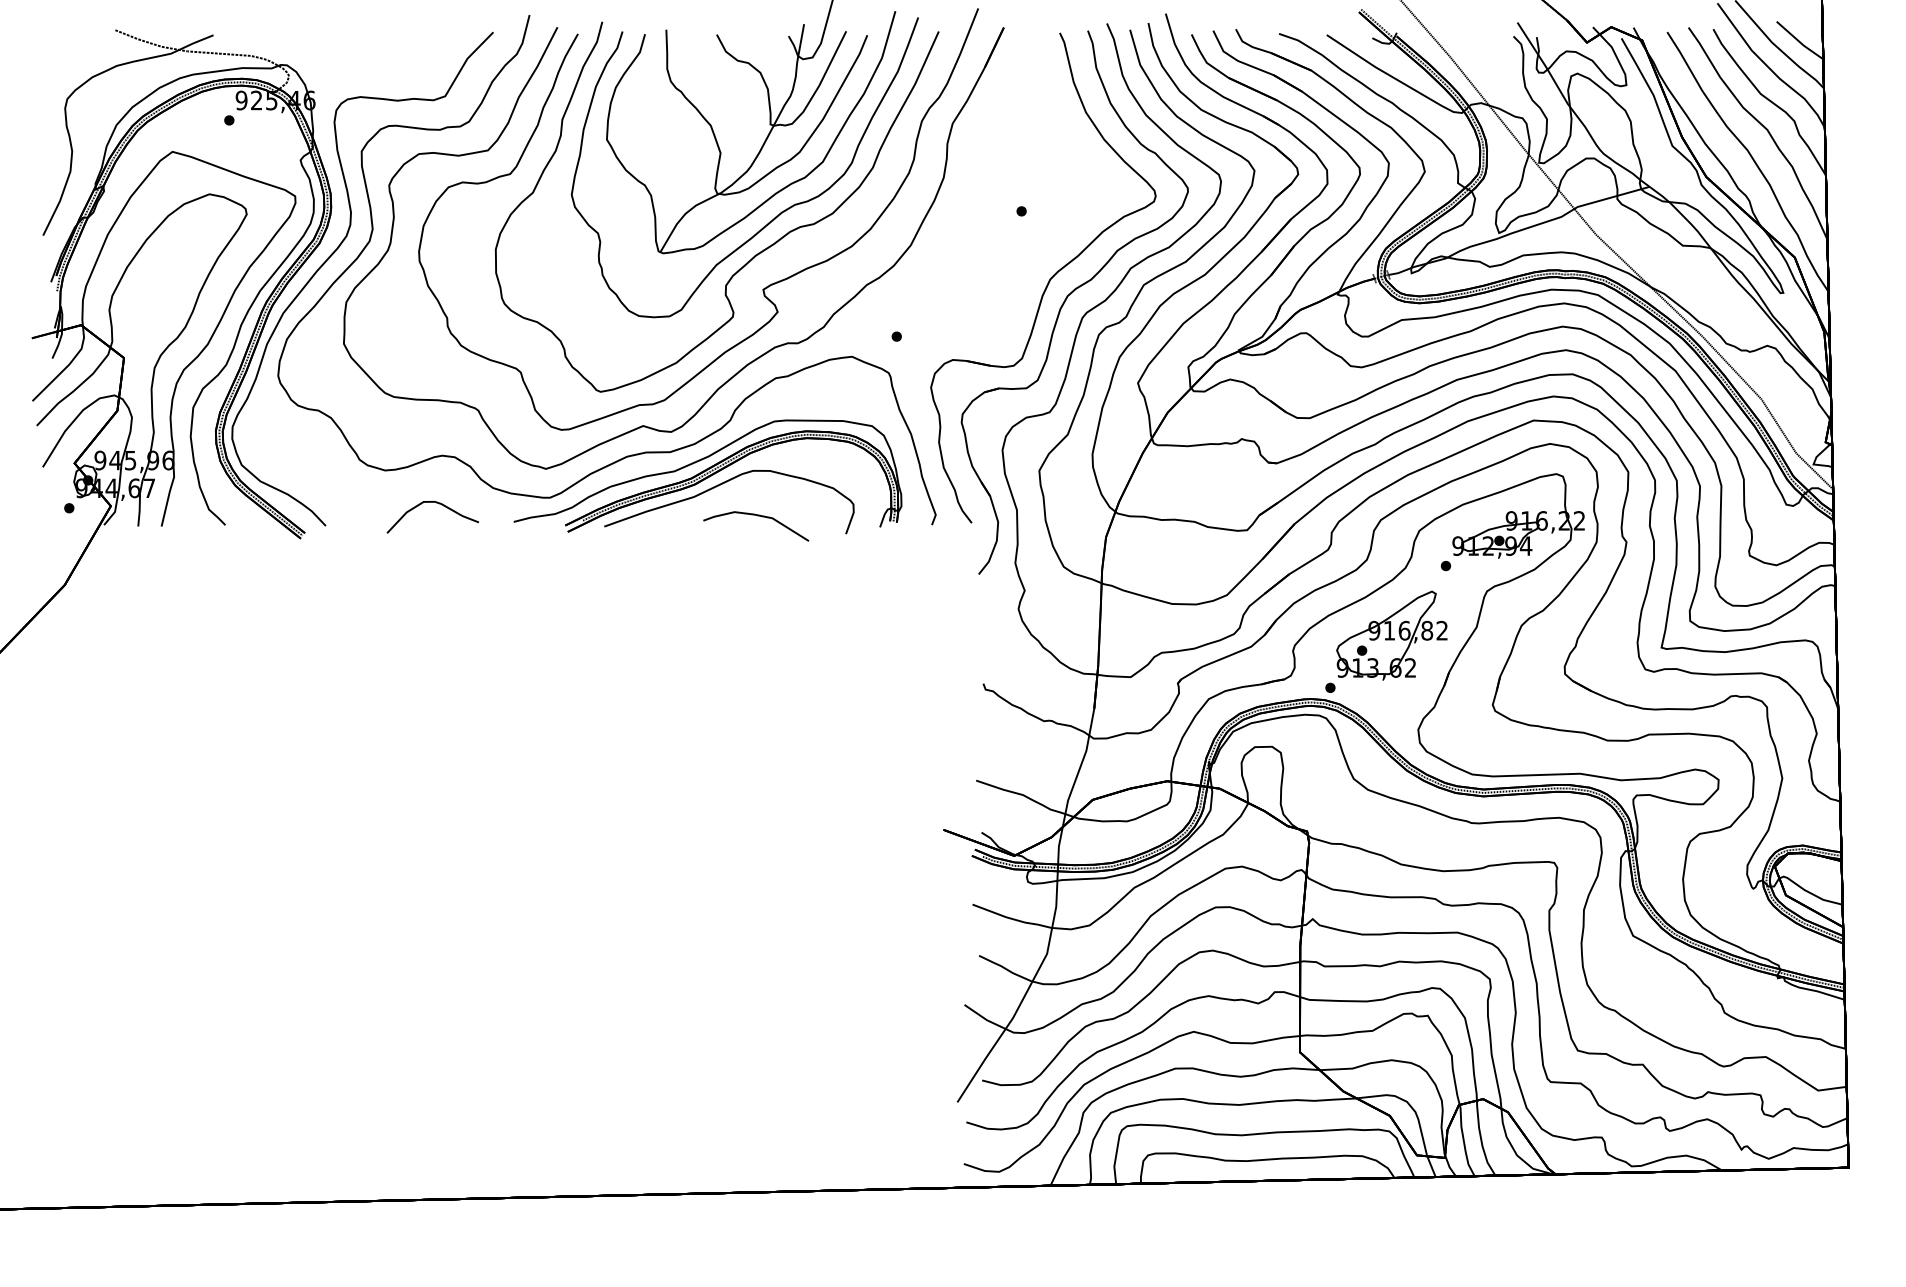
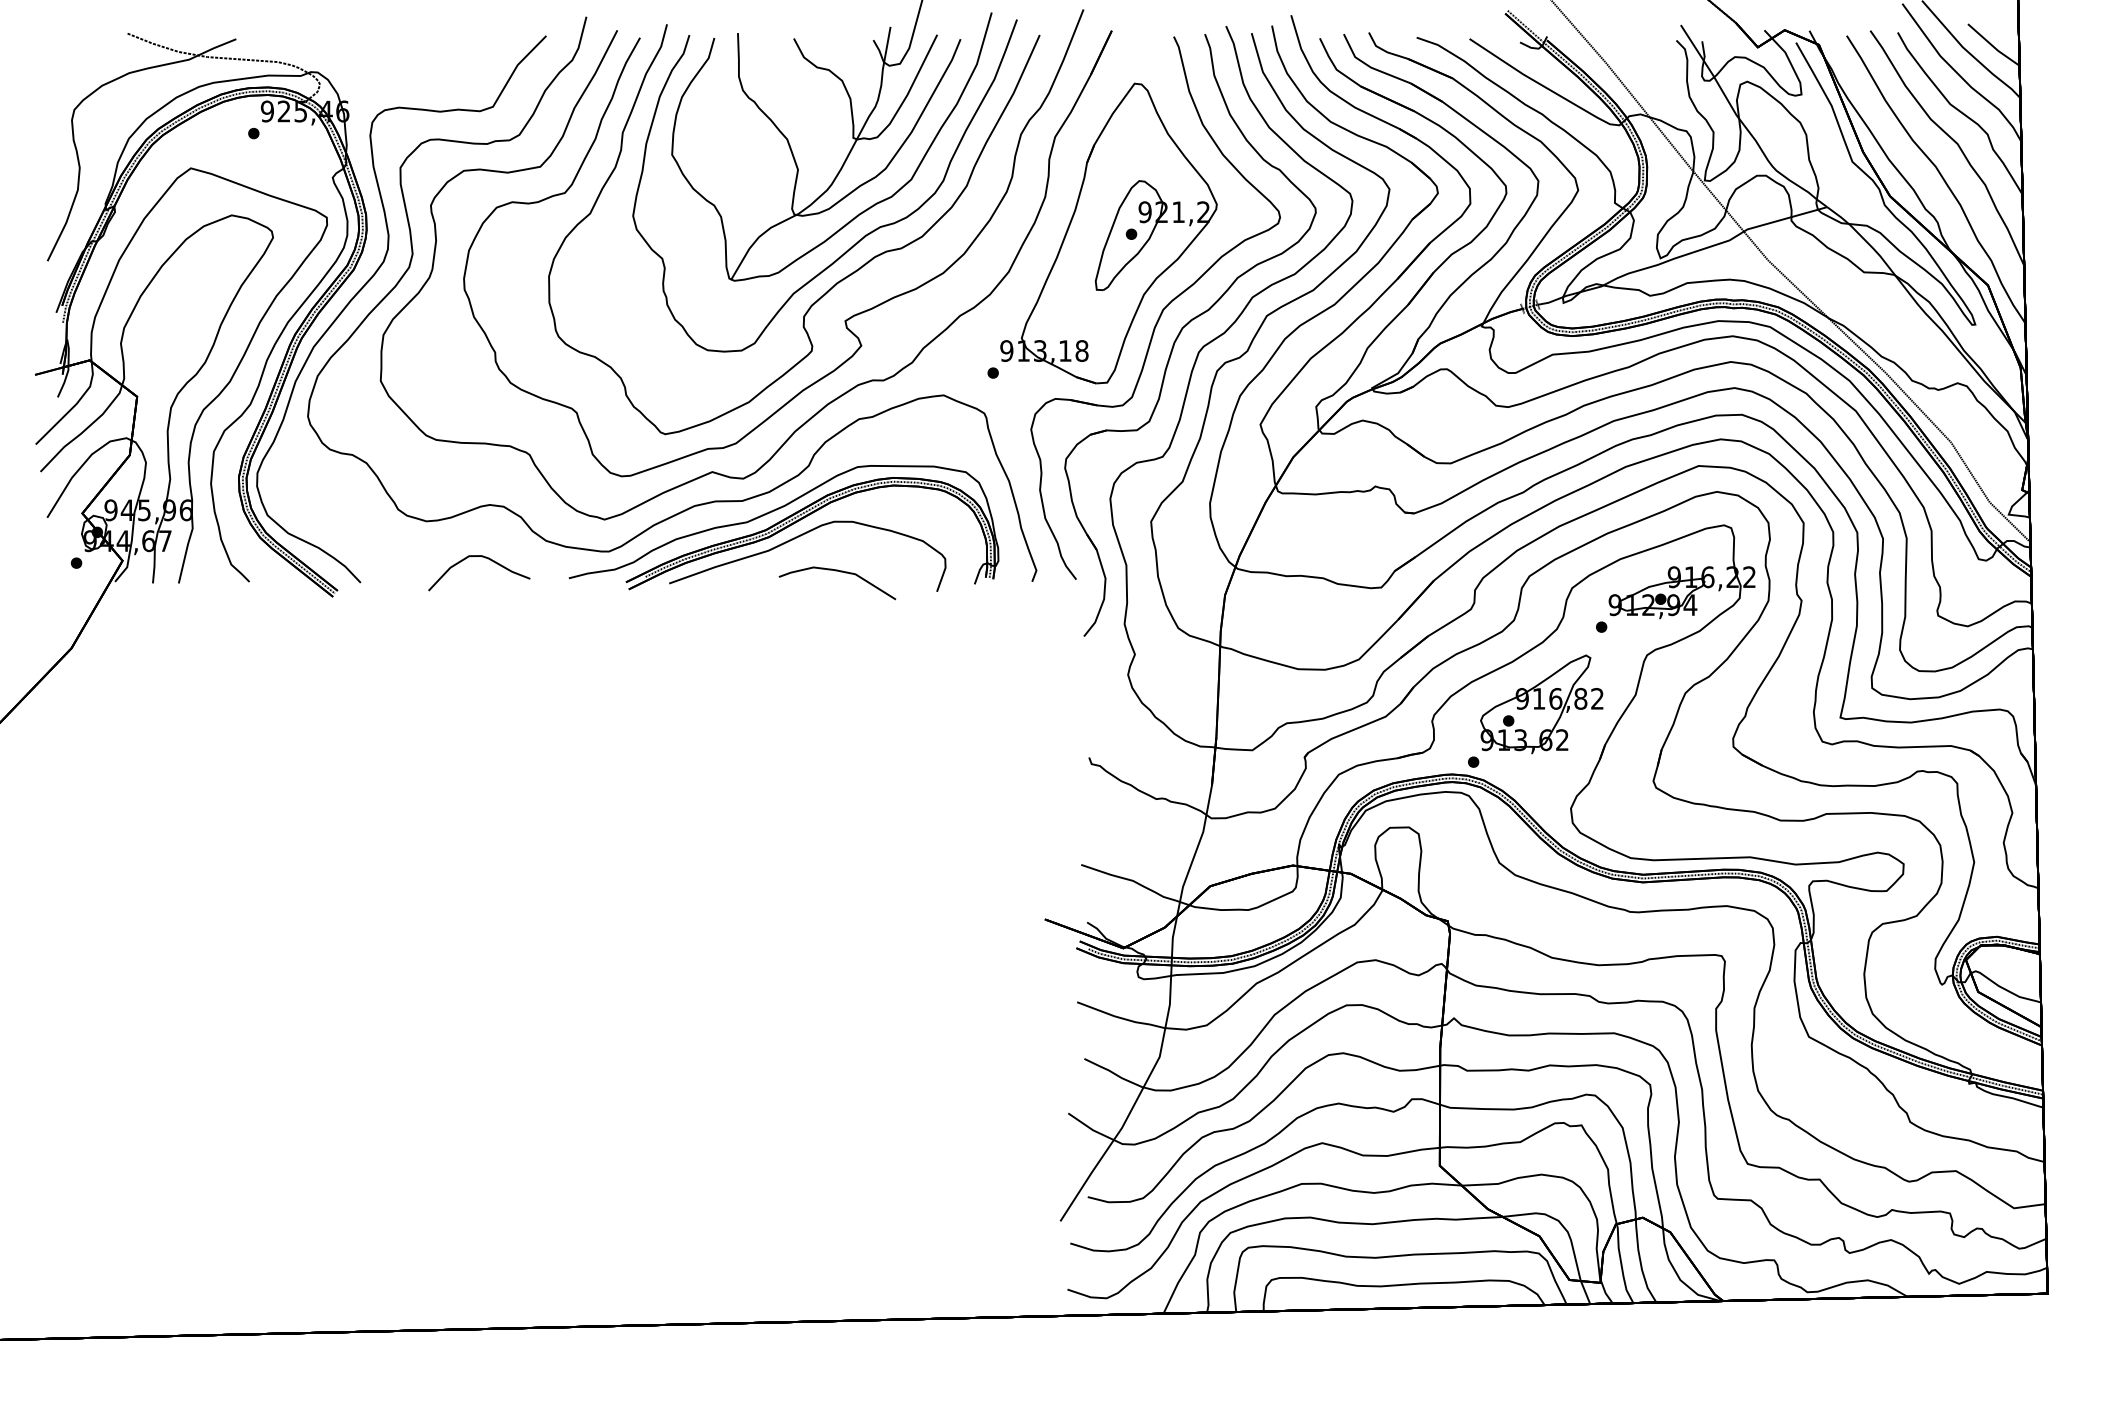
part: (1000, 210) -> (1108, 233), added

